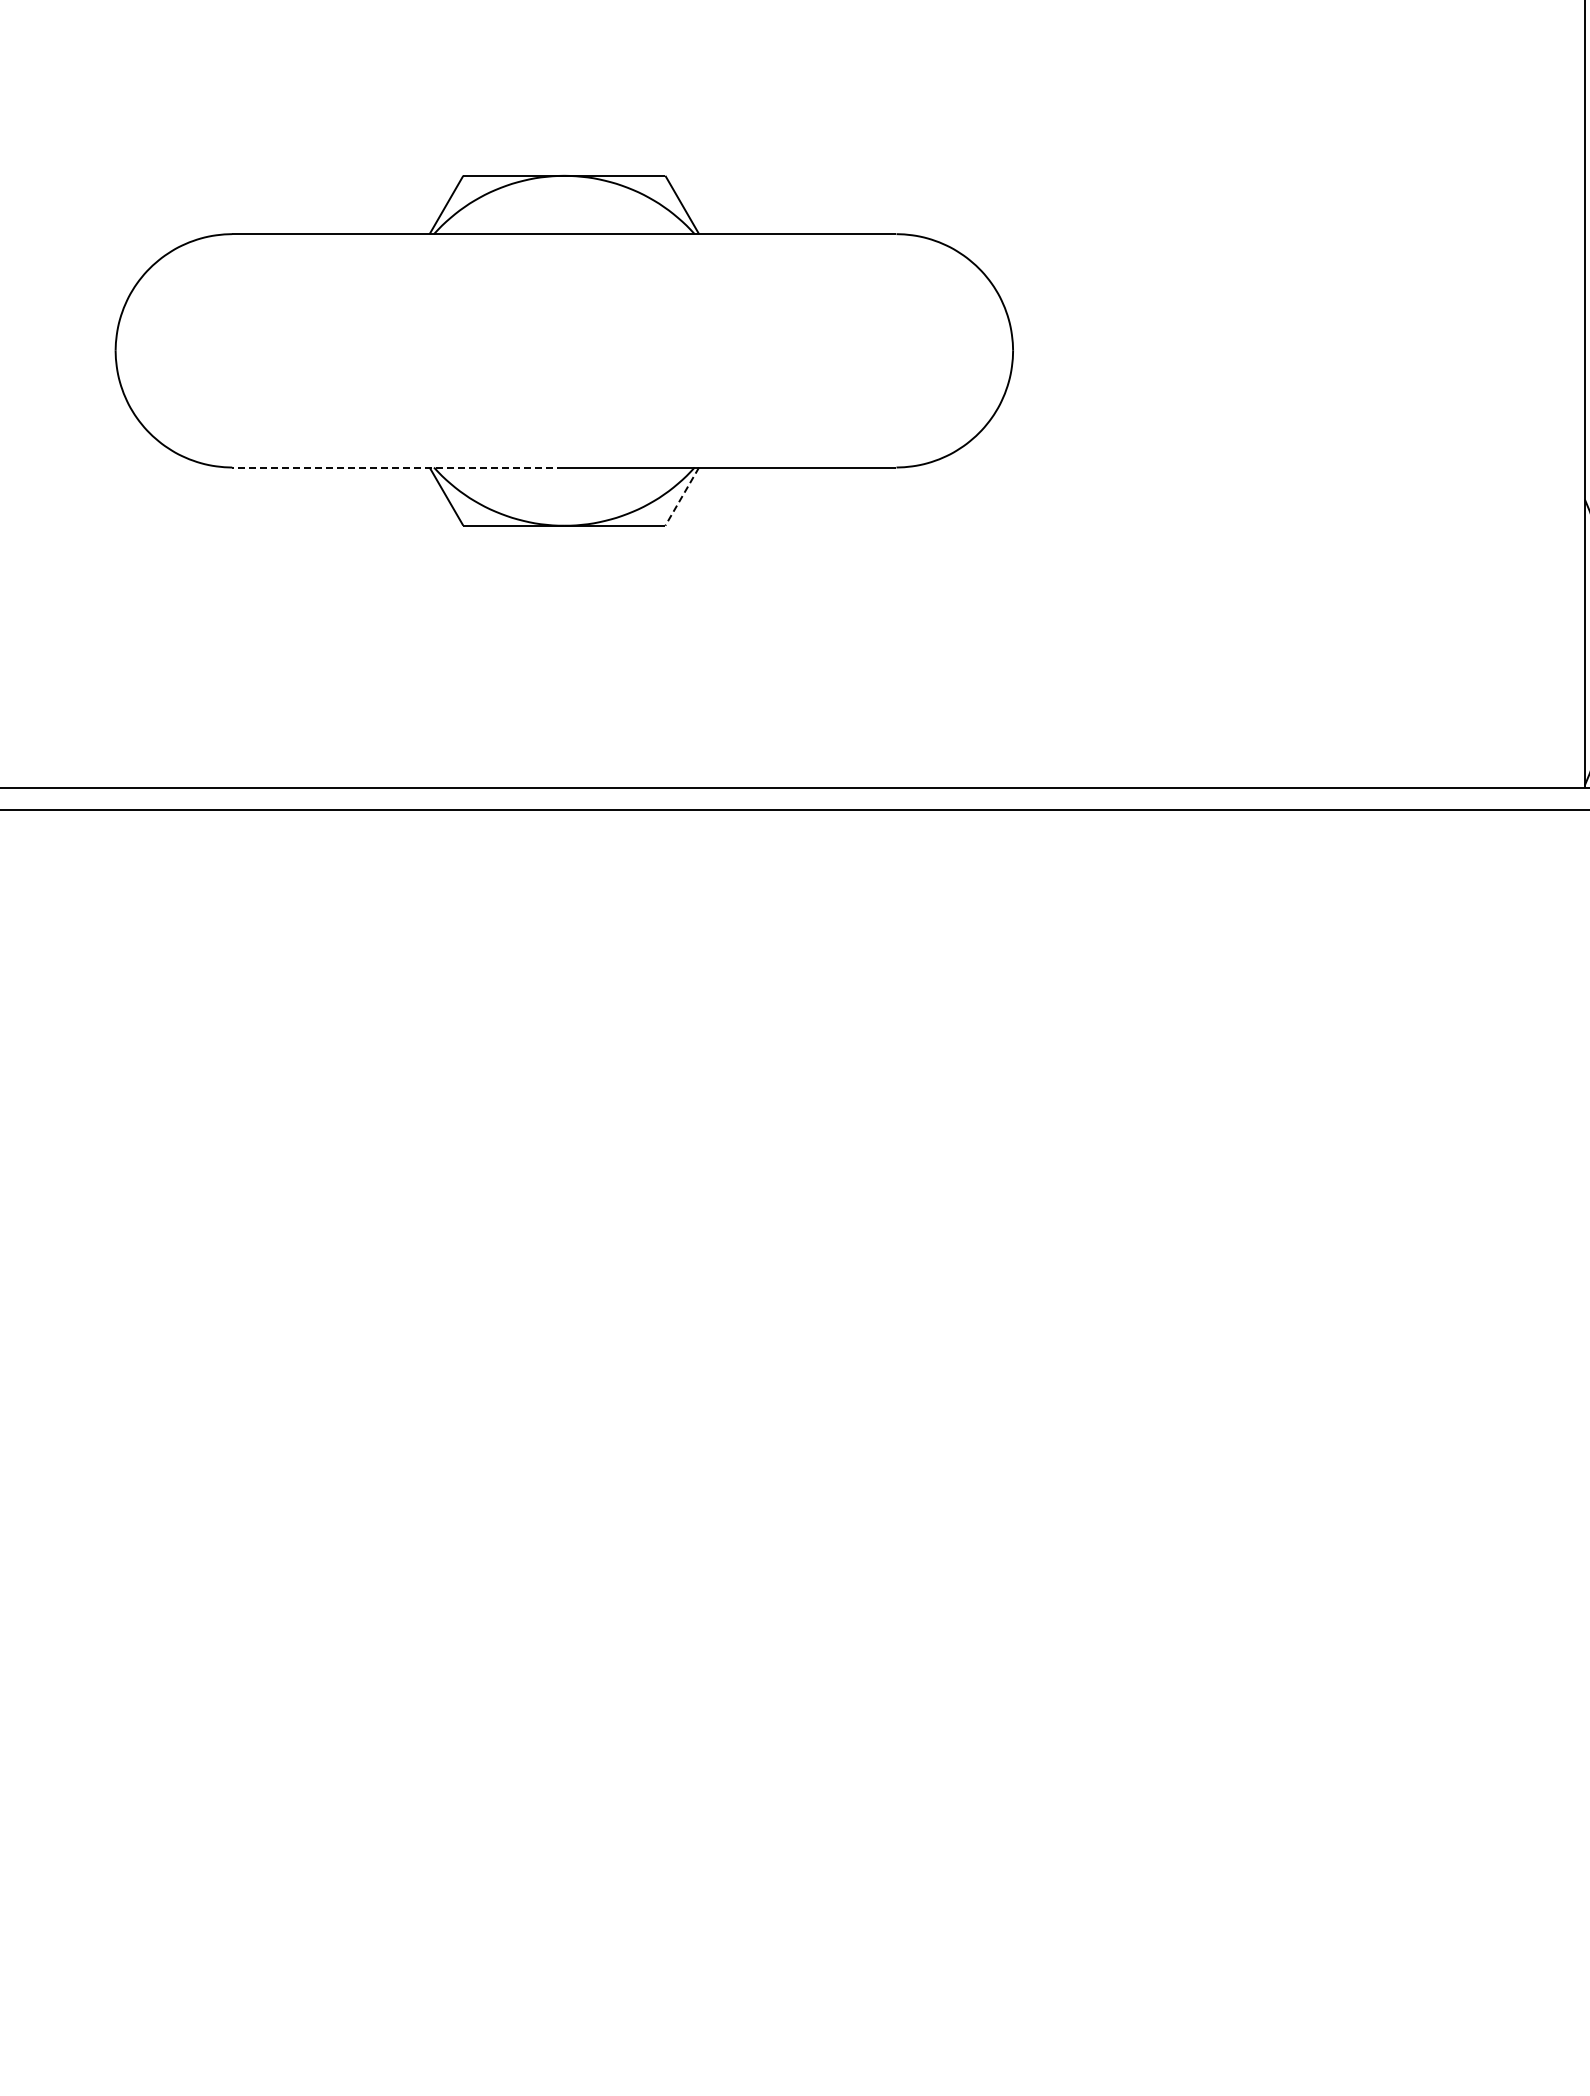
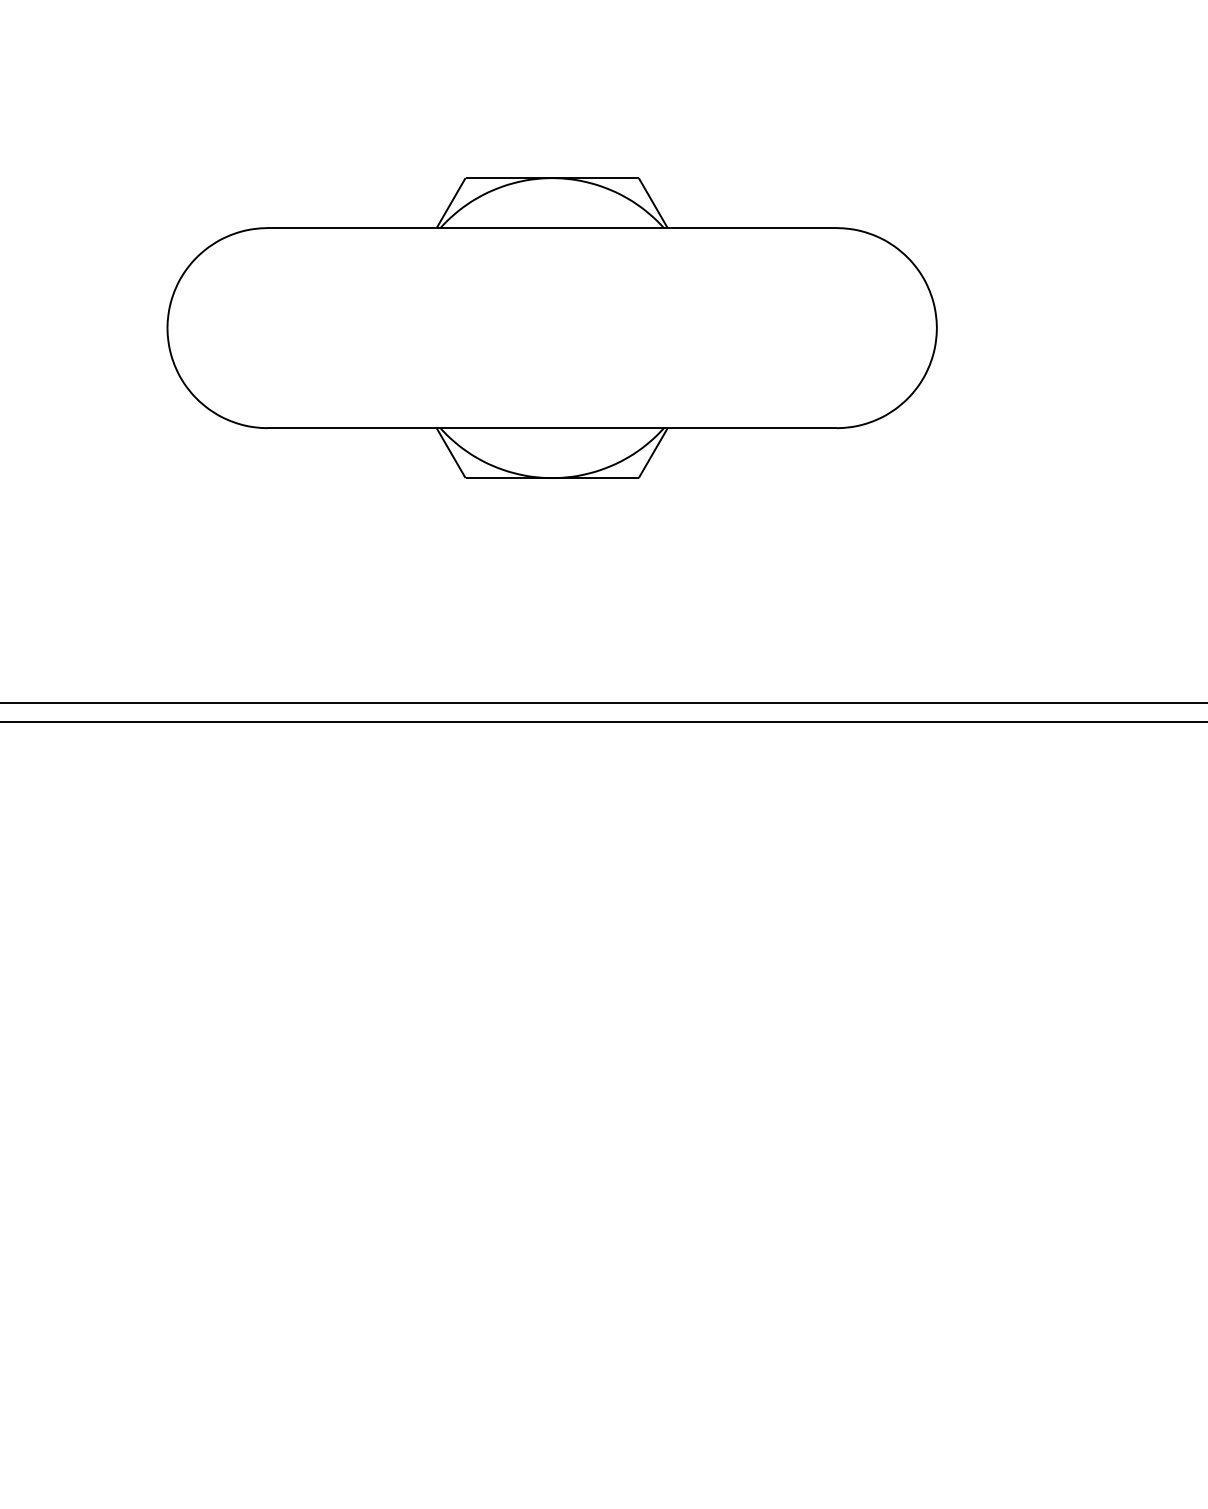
line: (397, 467) -> (409, 428), dashed -> solid
line: (682, 496) -> (653, 453), dashed -> solid

